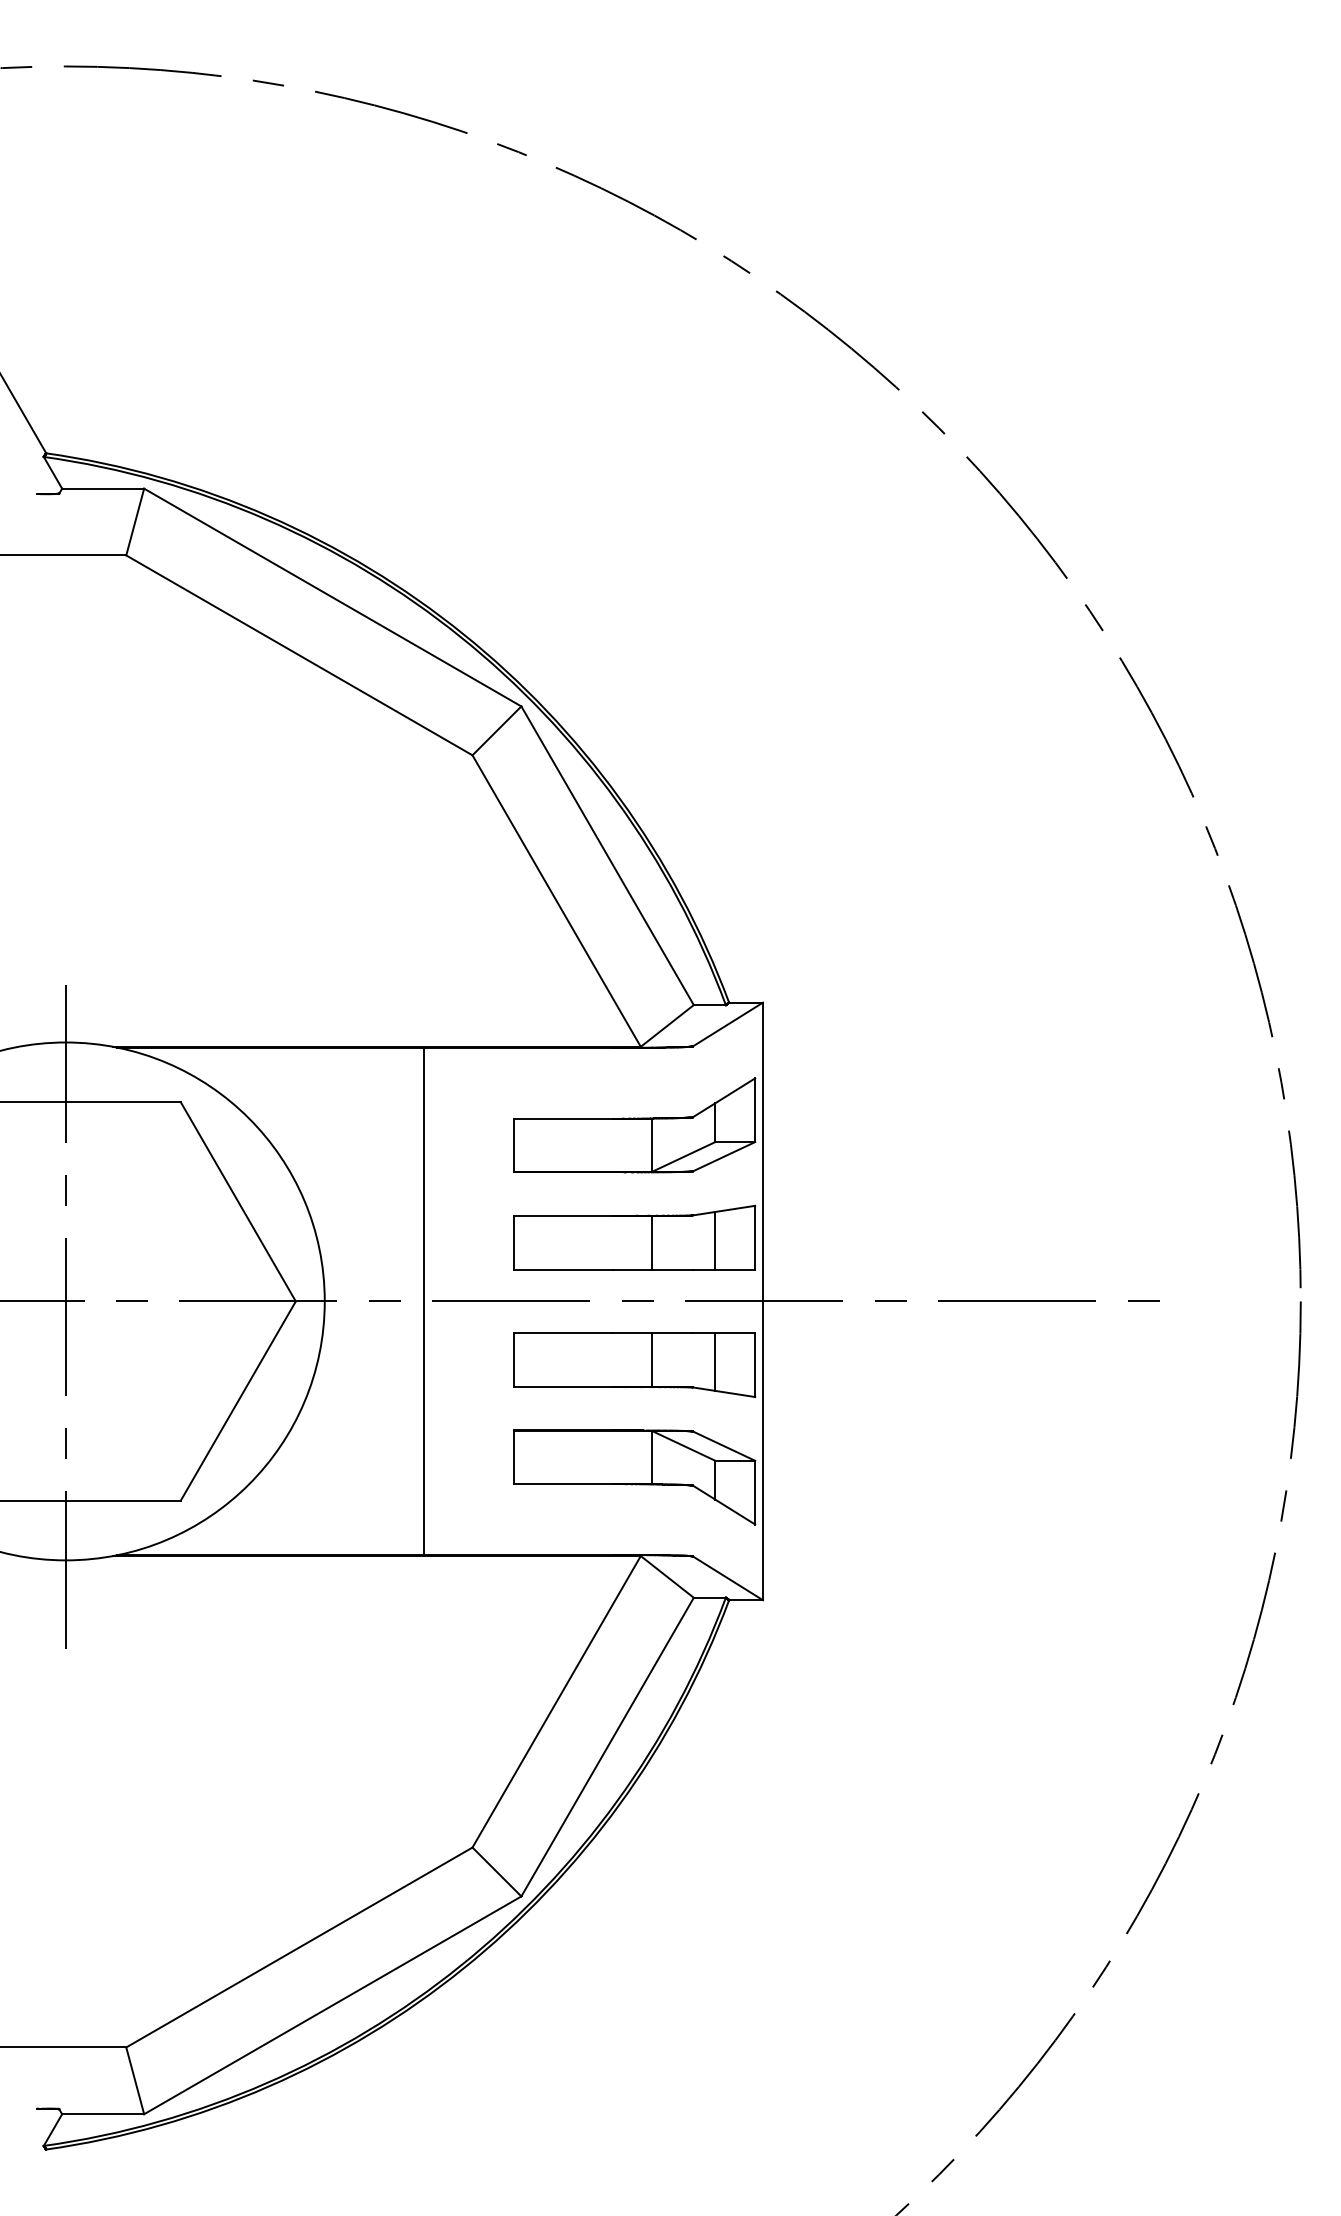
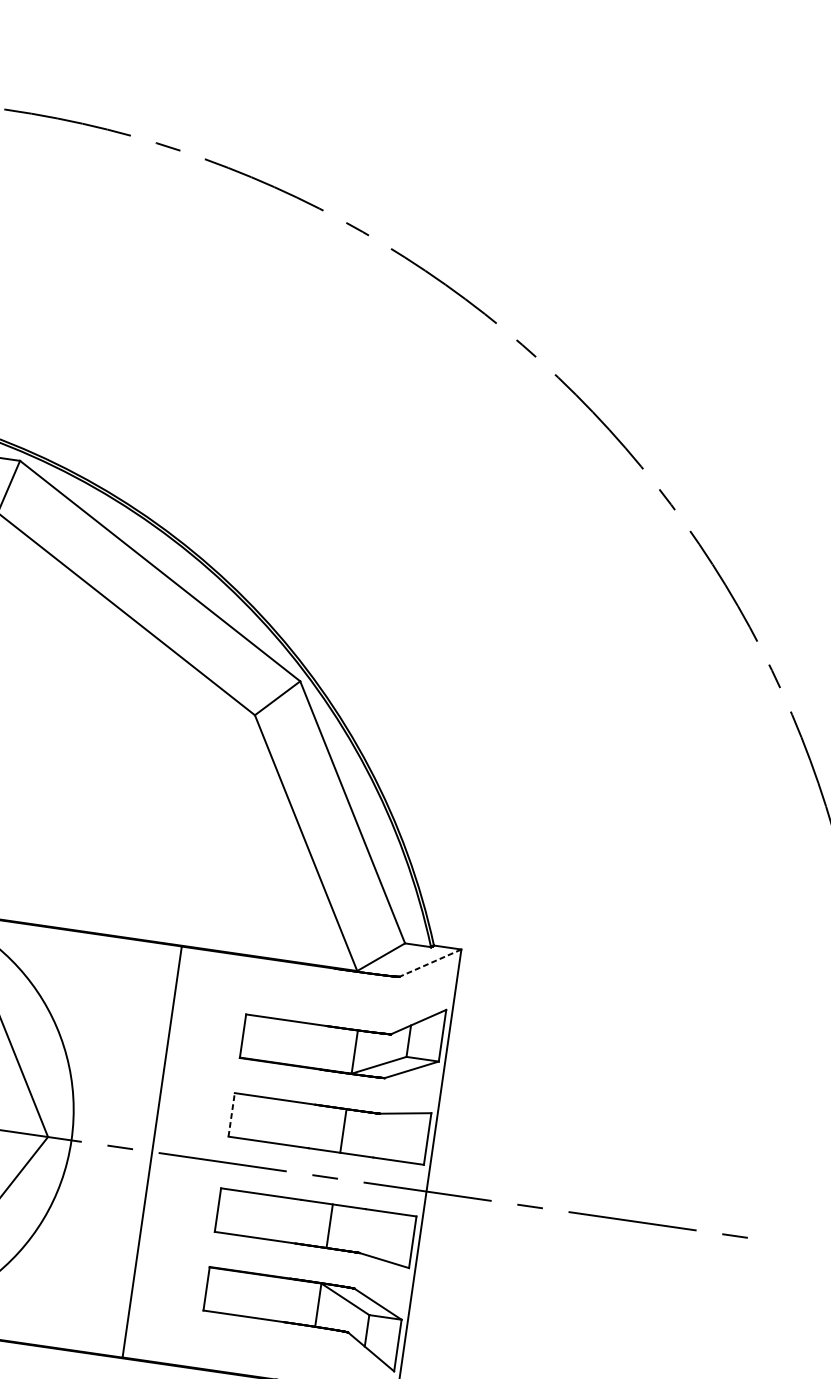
line: (727, 1024) -> (430, 963), solid -> dashed
line: (715, 1240) -> (395, 1136), removed
line: (514, 1242) -> (232, 1114), solid -> dashed
line: (715, 1361) -> (381, 1234), removed

